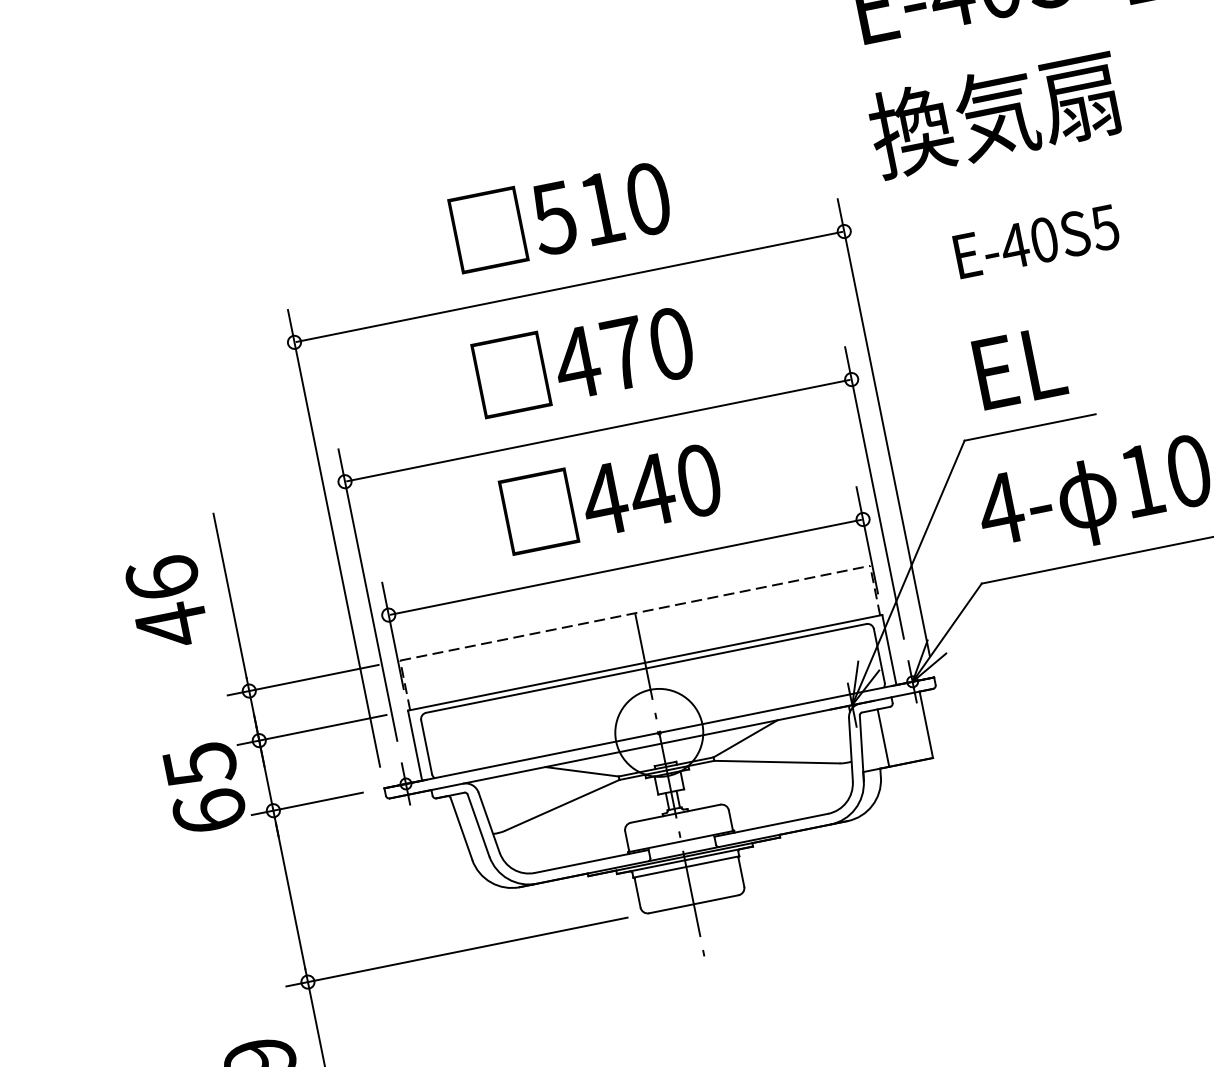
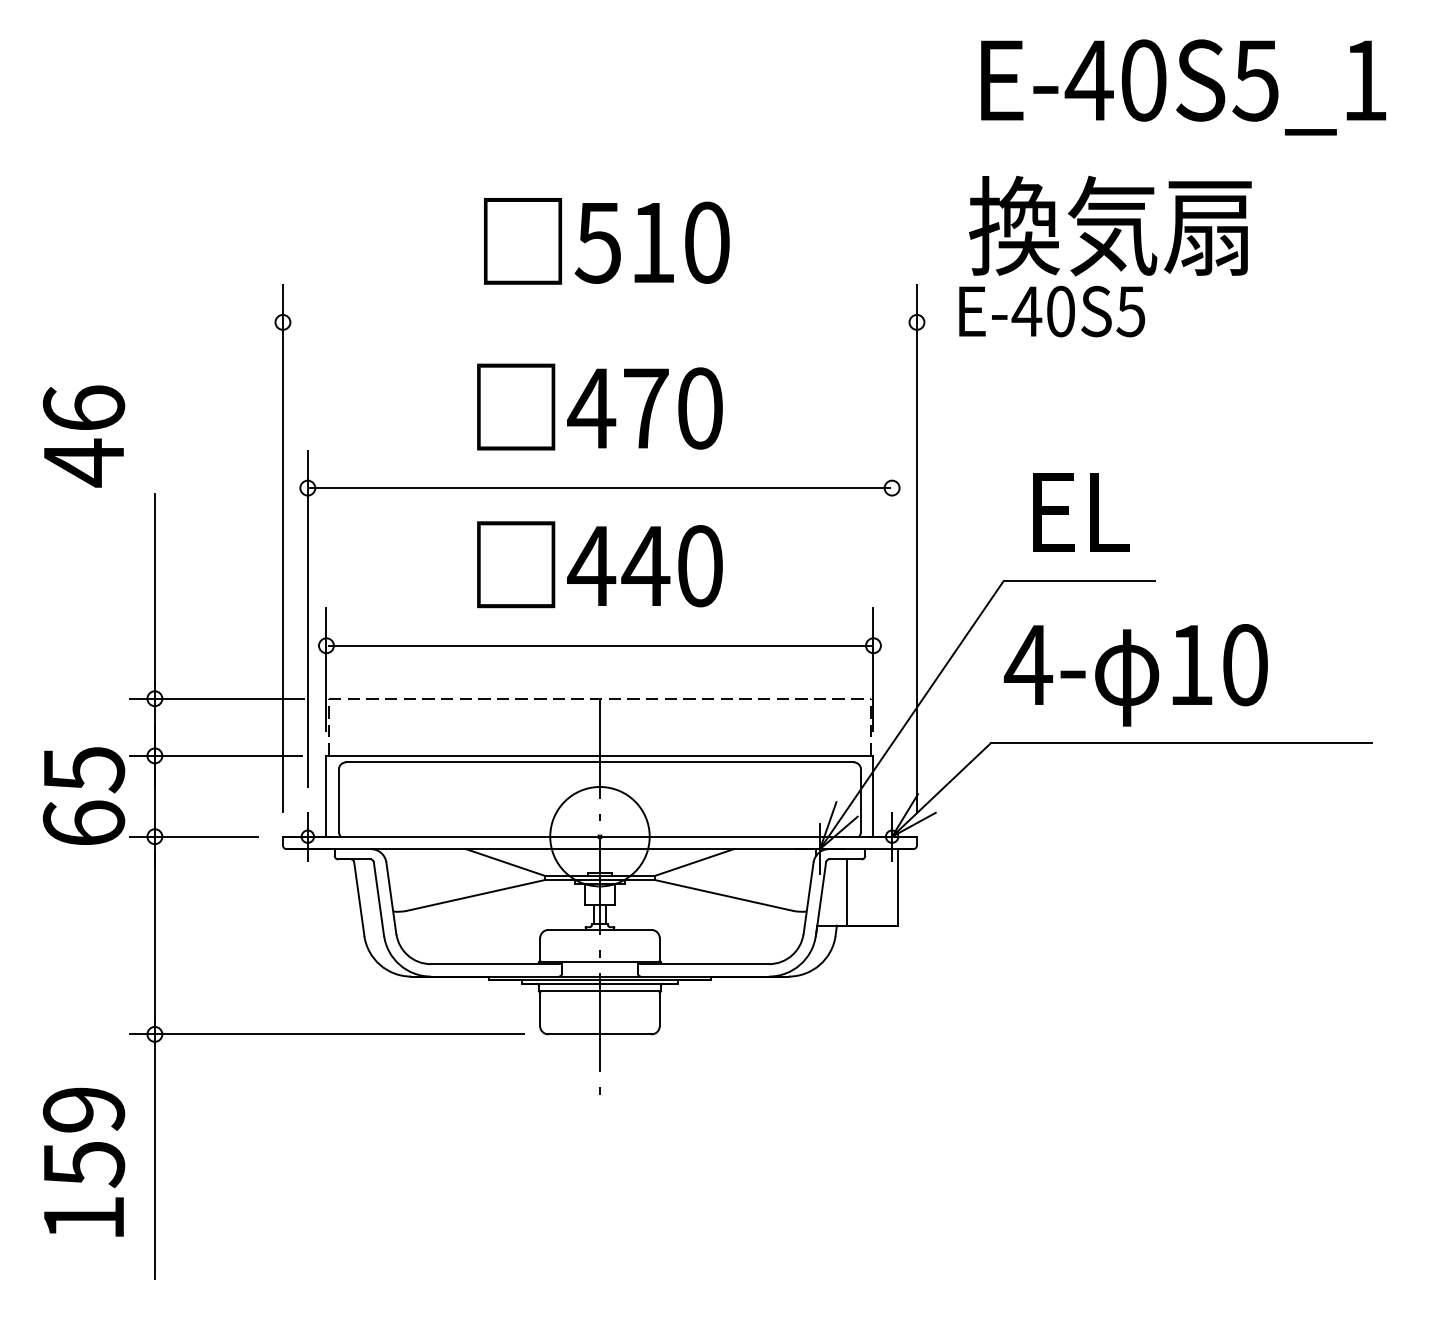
text: (1036, 241) -> (1051, 311), moved
line: (568, 287) -> (599, 322), removed
line: (874, 492) -> (892, 618), removed
text: (167, 602) -> (83, 436), moved

